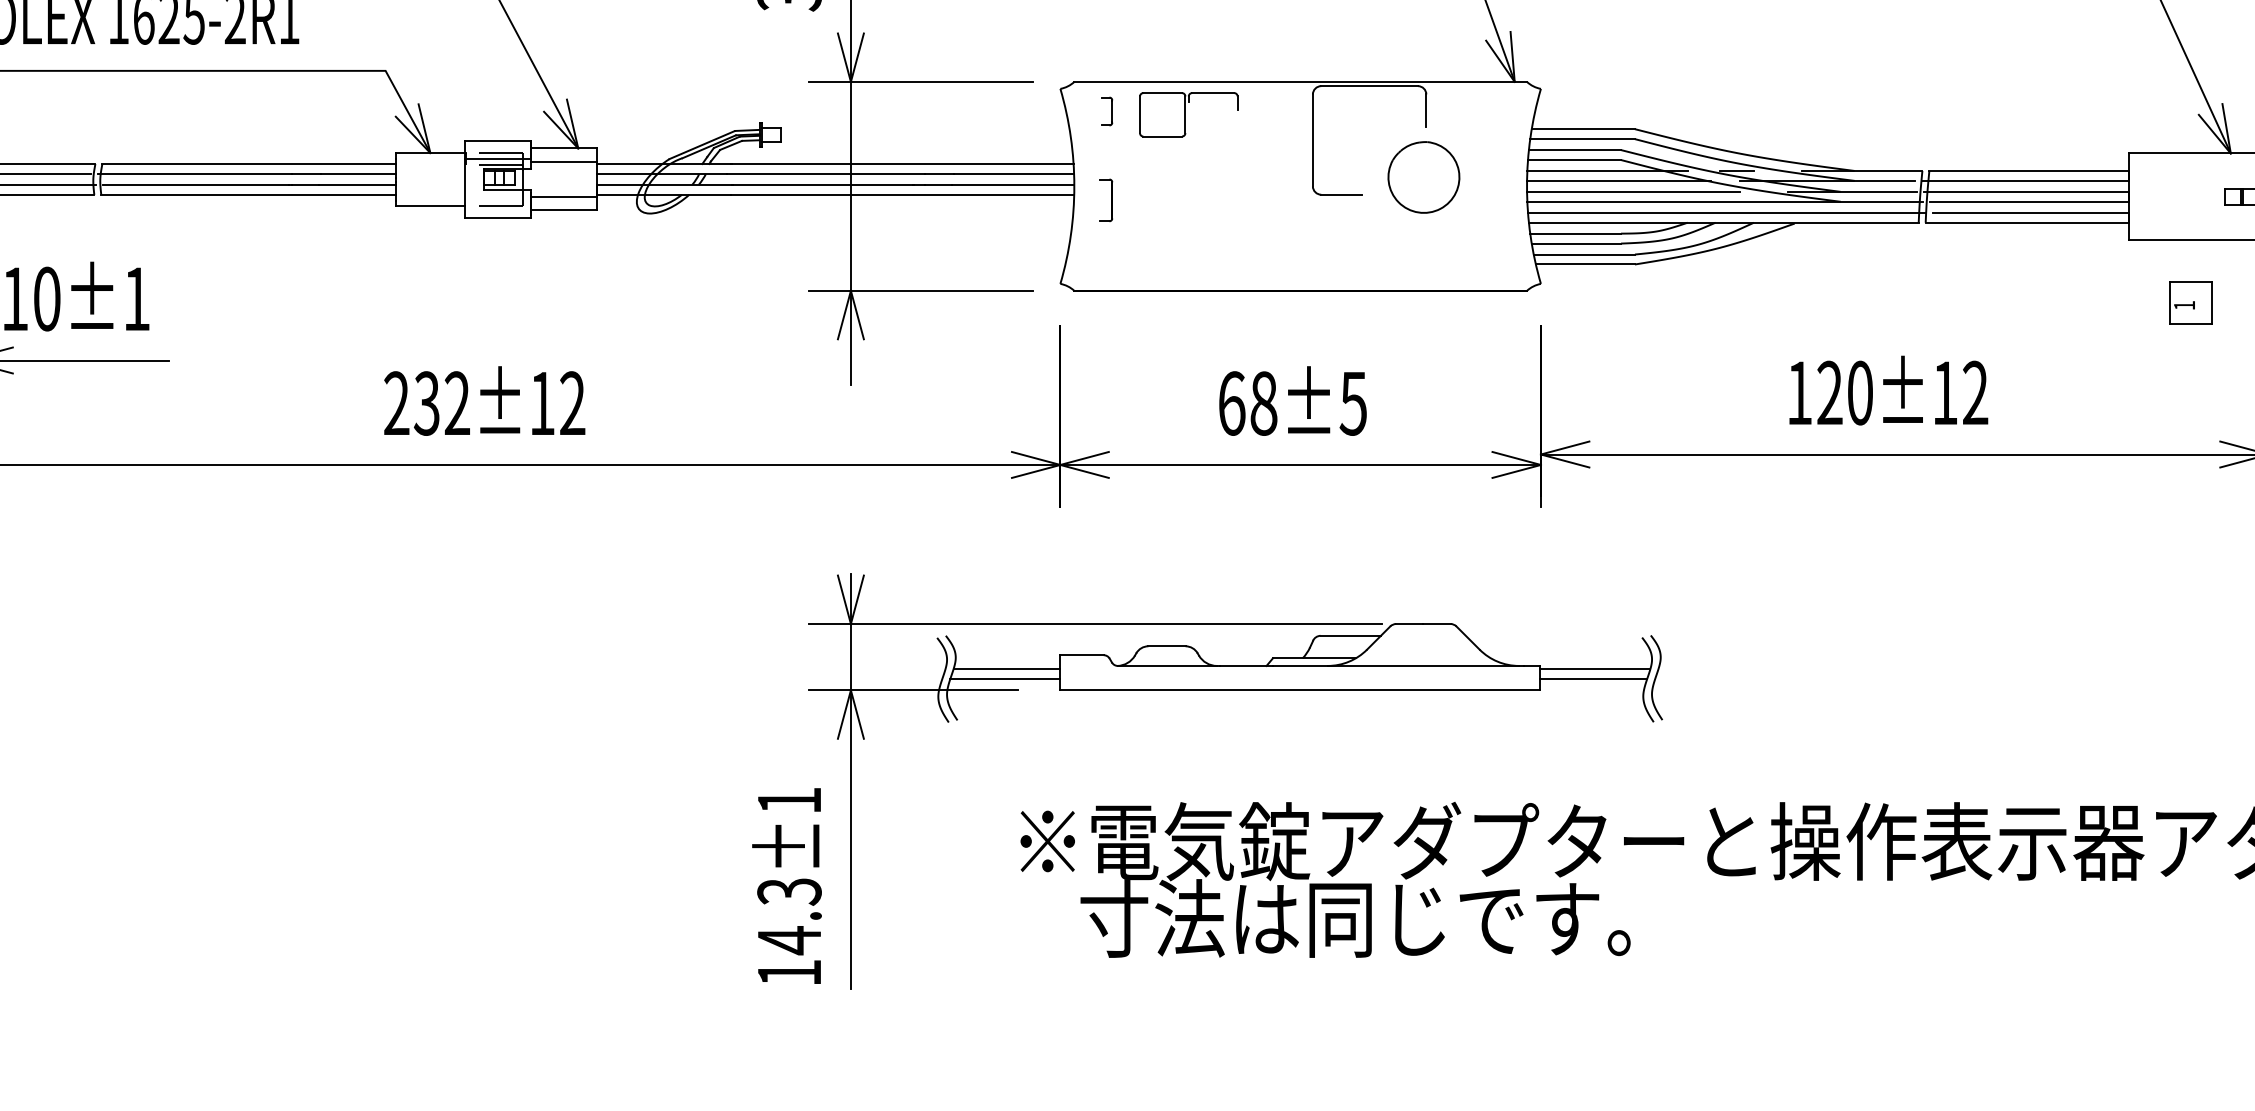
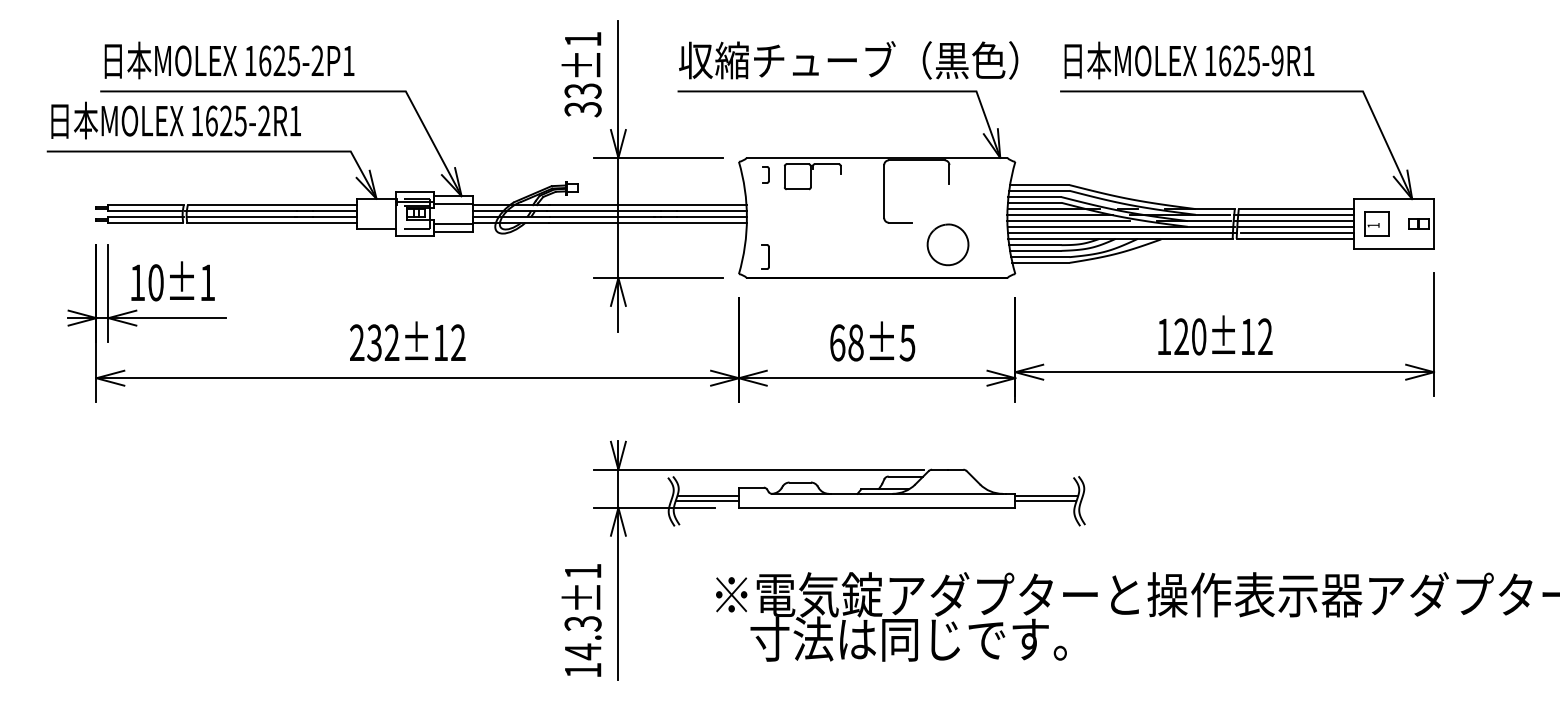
part: (1422, 176) -> (947, 244), moved
part: (1106, 199) -> (765, 256), moved
part: (2189, 302) -> (1376, 223), moved

